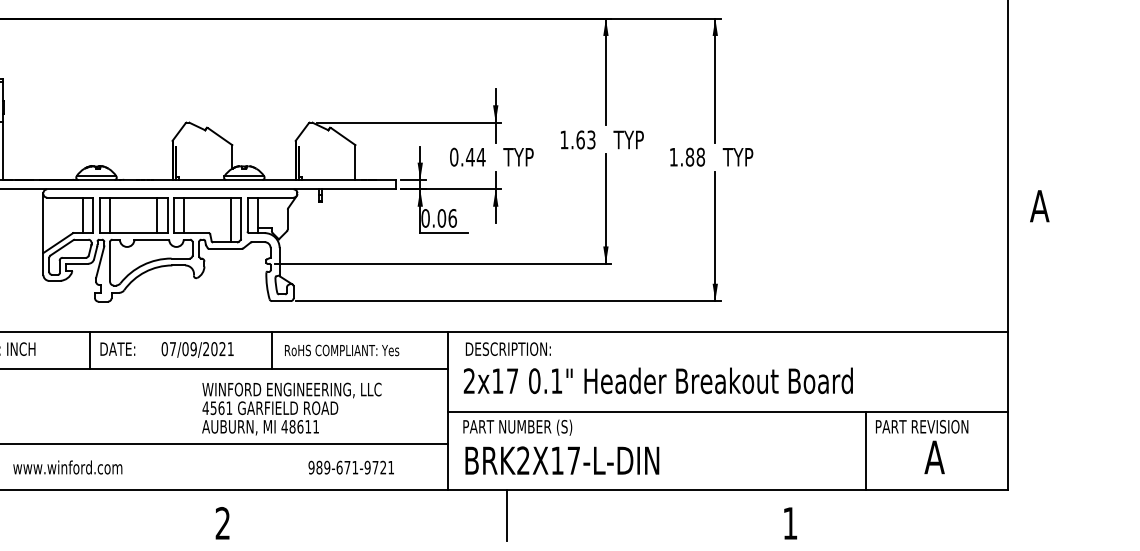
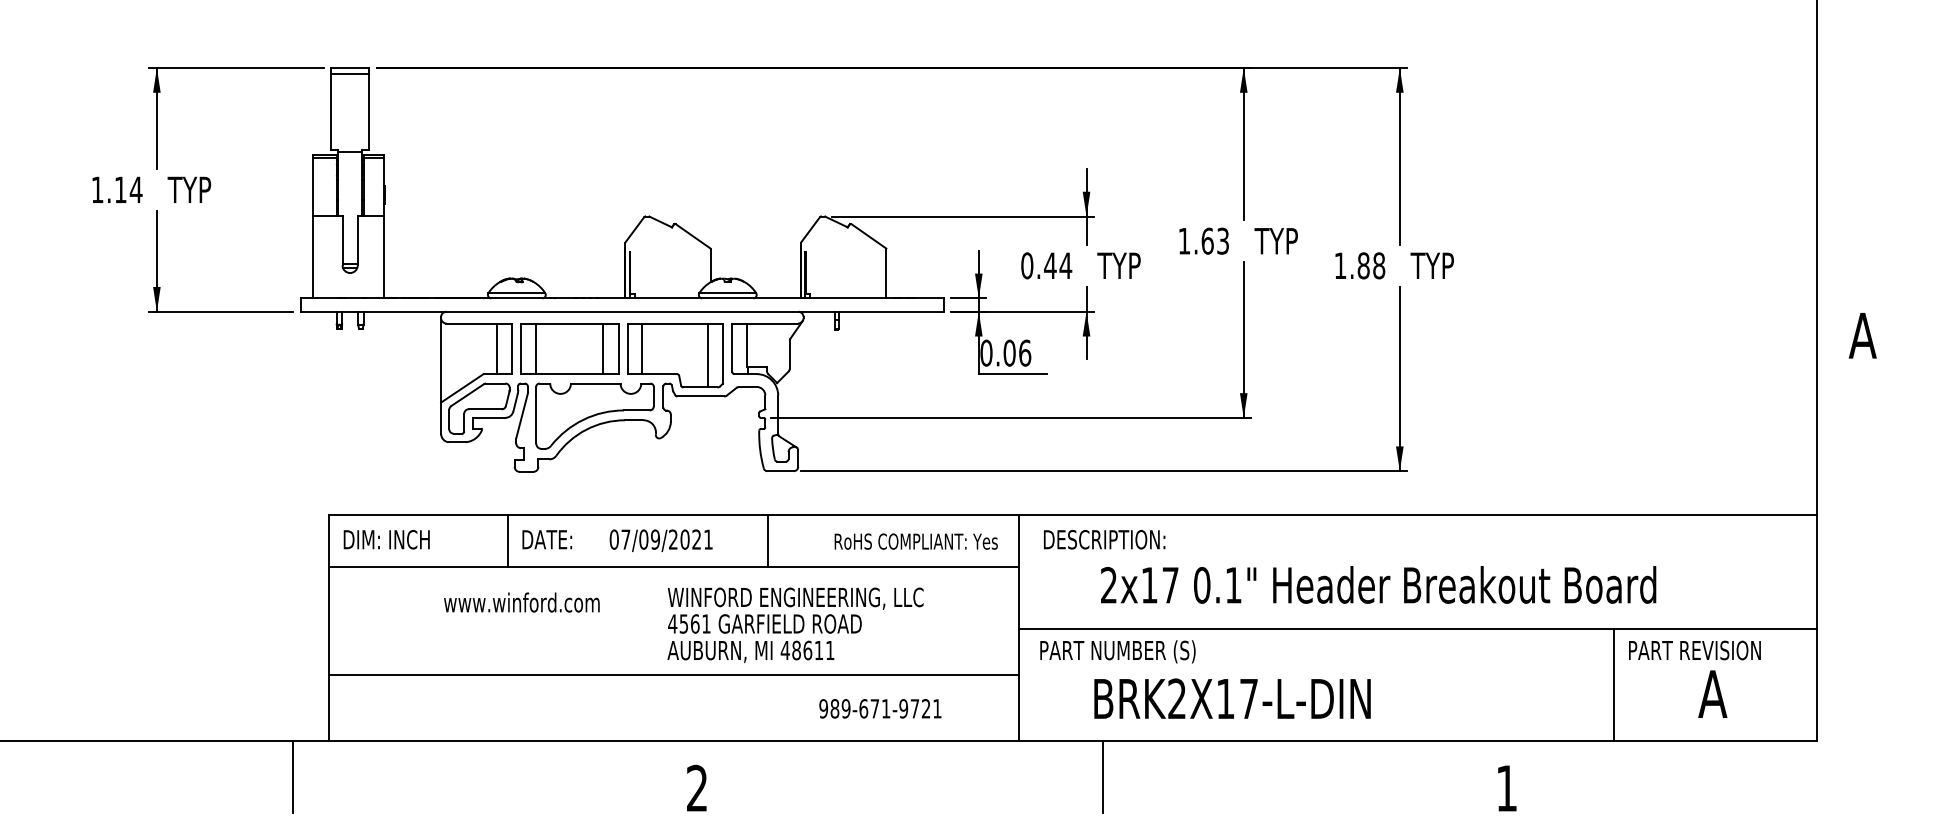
text: (341, 350) -> (915, 541), moved
text: (658, 380) -> (1378, 584), moved
text: (562, 460) -> (1232, 698), moved
text: (67, 467) -> (521, 602), moved

